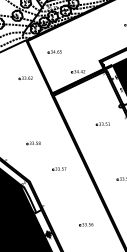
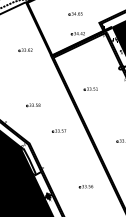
part: (54, 51) -> (75, 13), moved
part: (25, 78) -> (25, 50), moved
part: (102, 123) -> (90, 88), moved

